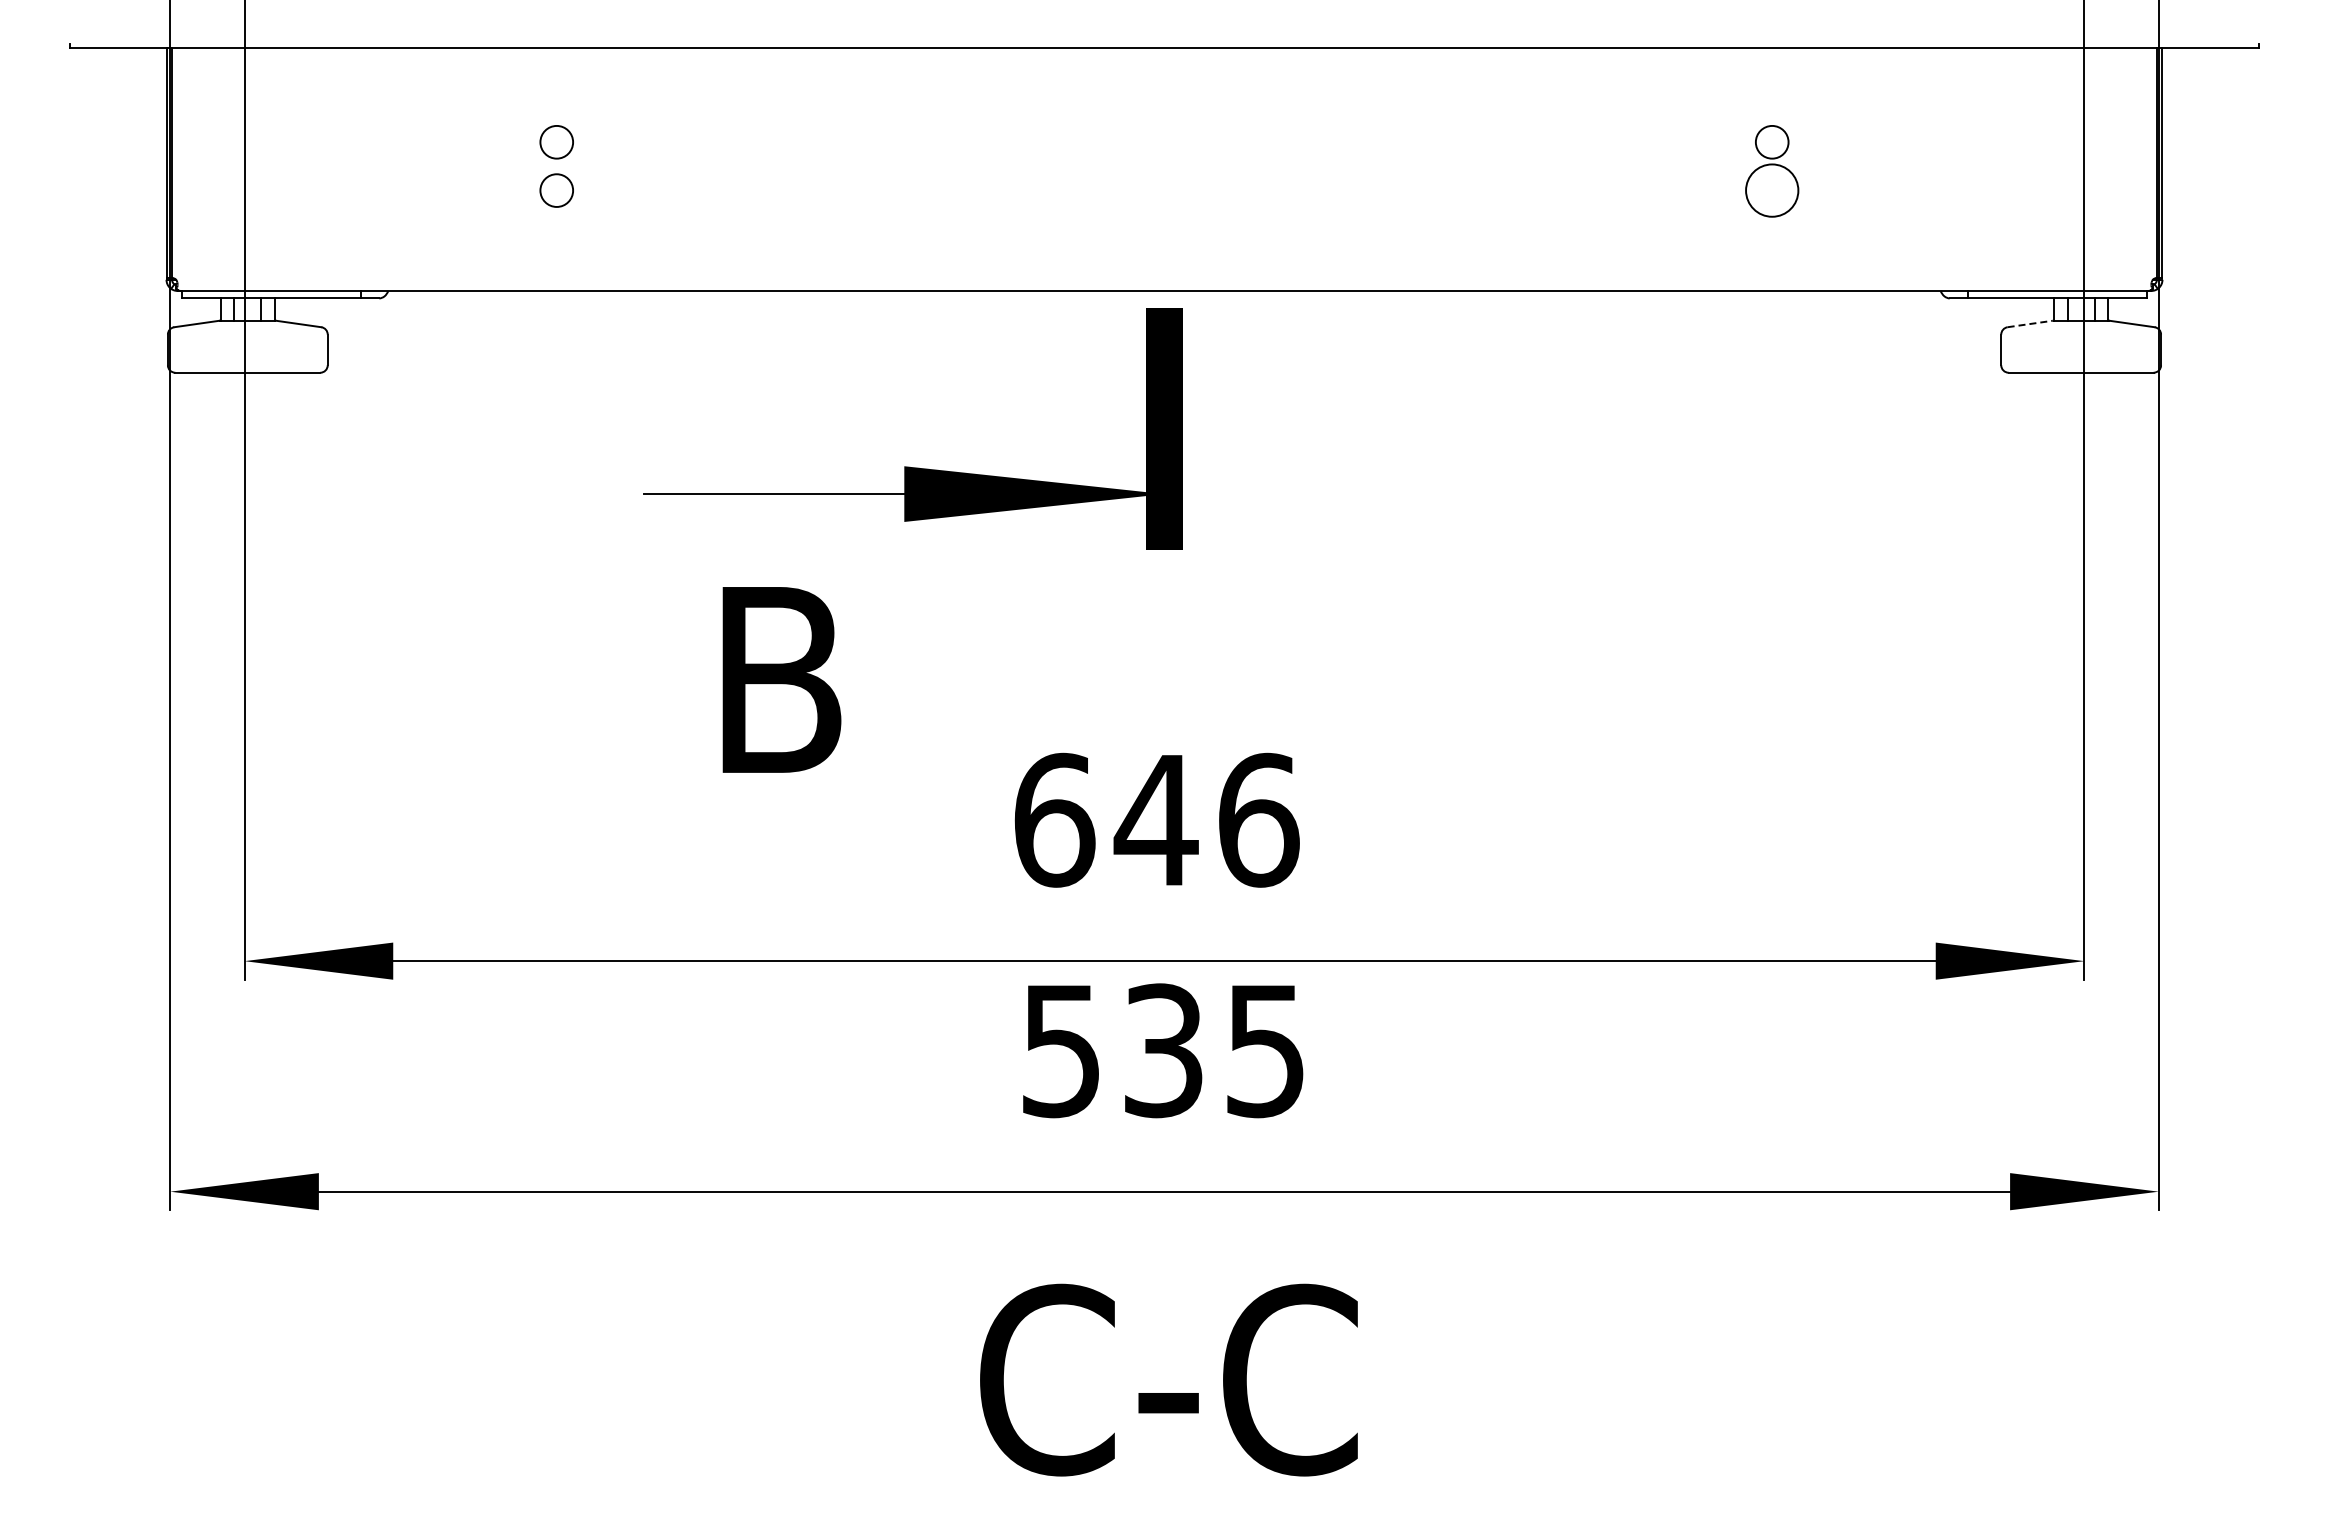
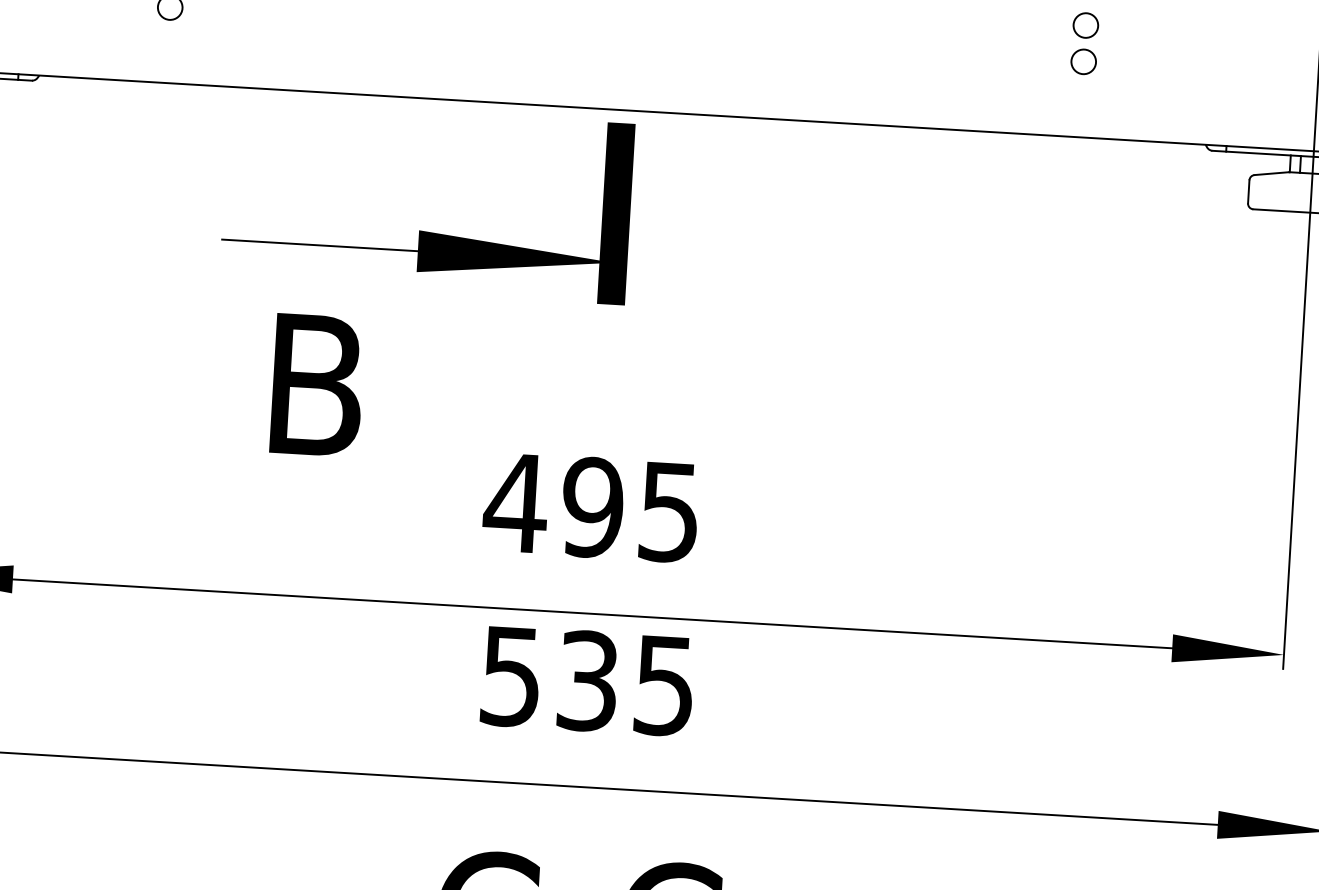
circle: (1771, 190) -> (1083, 61), size x0.62
line: (2030, 324) -> (1271, 174), dashed -> solid
text: (1155, 819) -> (592, 506), 646 -> 495

